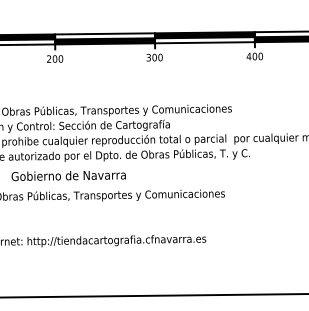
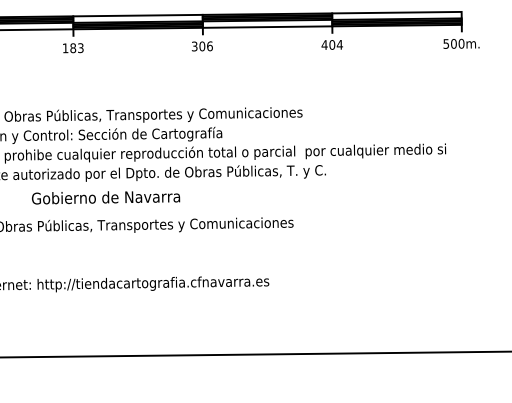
text: (160, 56) -> (209, 45), 300 -> 306
text: (260, 56) -> (339, 44), 400 -> 404
text: (54, 59) -> (72, 48), 200 -> 183
text: (69, 175) -> (106, 197), moved

